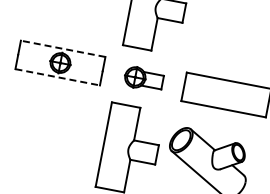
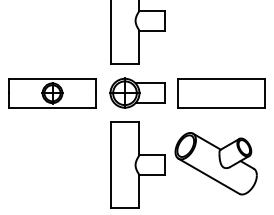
line: (63, 48) -> (52, 78), dashed -> solid
line: (58, 77) -> (53, 107), dashed -> solid
part: (144, 78) -> (137, 92), size x1.43

